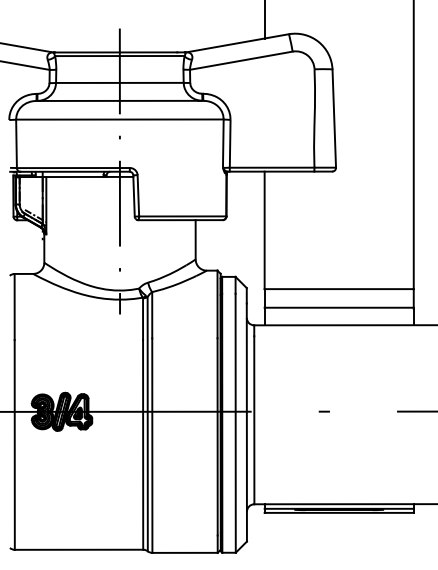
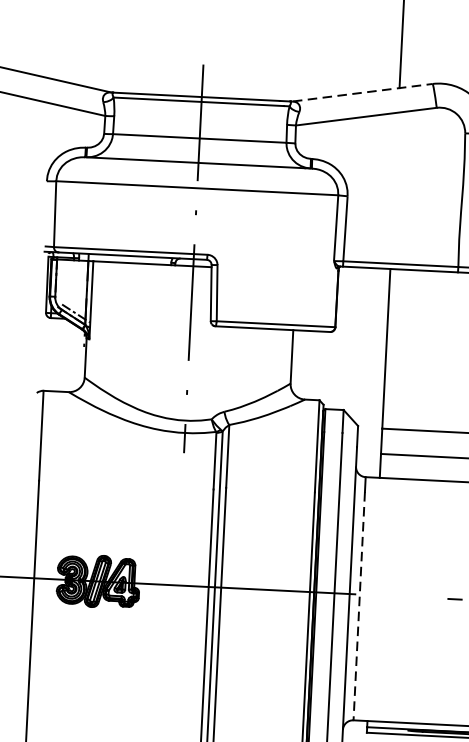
line: (237, 43) -> (362, 92), solid -> dashed
line: (254, 420) -> (359, 606), solid -> dashed

